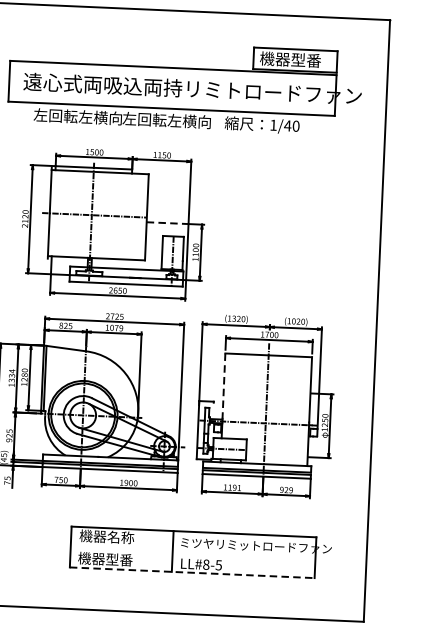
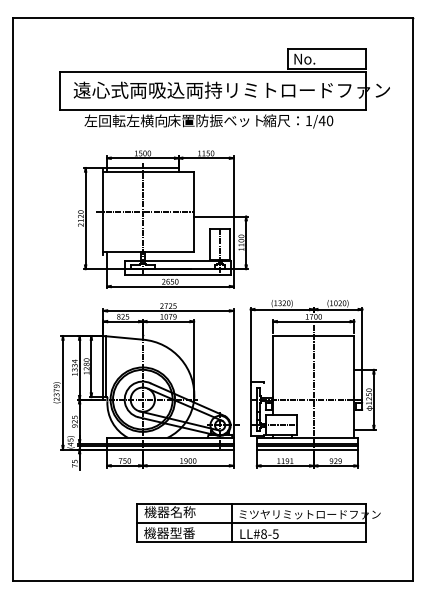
text: (289, 59) -> (321, 58), 機器型番 -> No.
text: (173, 120) -> (215, 120), 左回転左横向 -> 床置防振ベット
line: (167, 222) -> (213, 216), dashed -> solid
line: (224, 386) -> (273, 366), dashed -> solid
line: (192, 552) -> (250, 523), added
line: (192, 573) -> (251, 542), dashed -> solid

